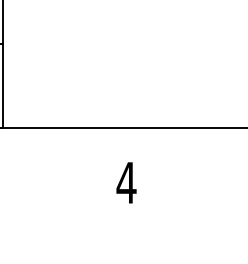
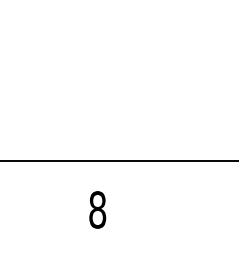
text: (126, 182) -> (97, 209), 4 -> 8

